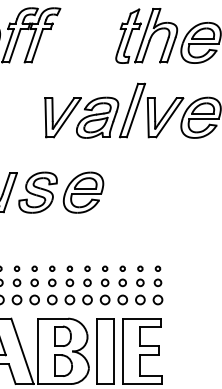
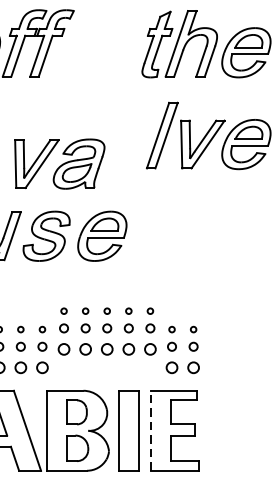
part: (81, 117) -> (59, 163), moved
part: (87, 285) -> (107, 331), moved
line: (122, 351) -> (150, 430), solid -> dashed

